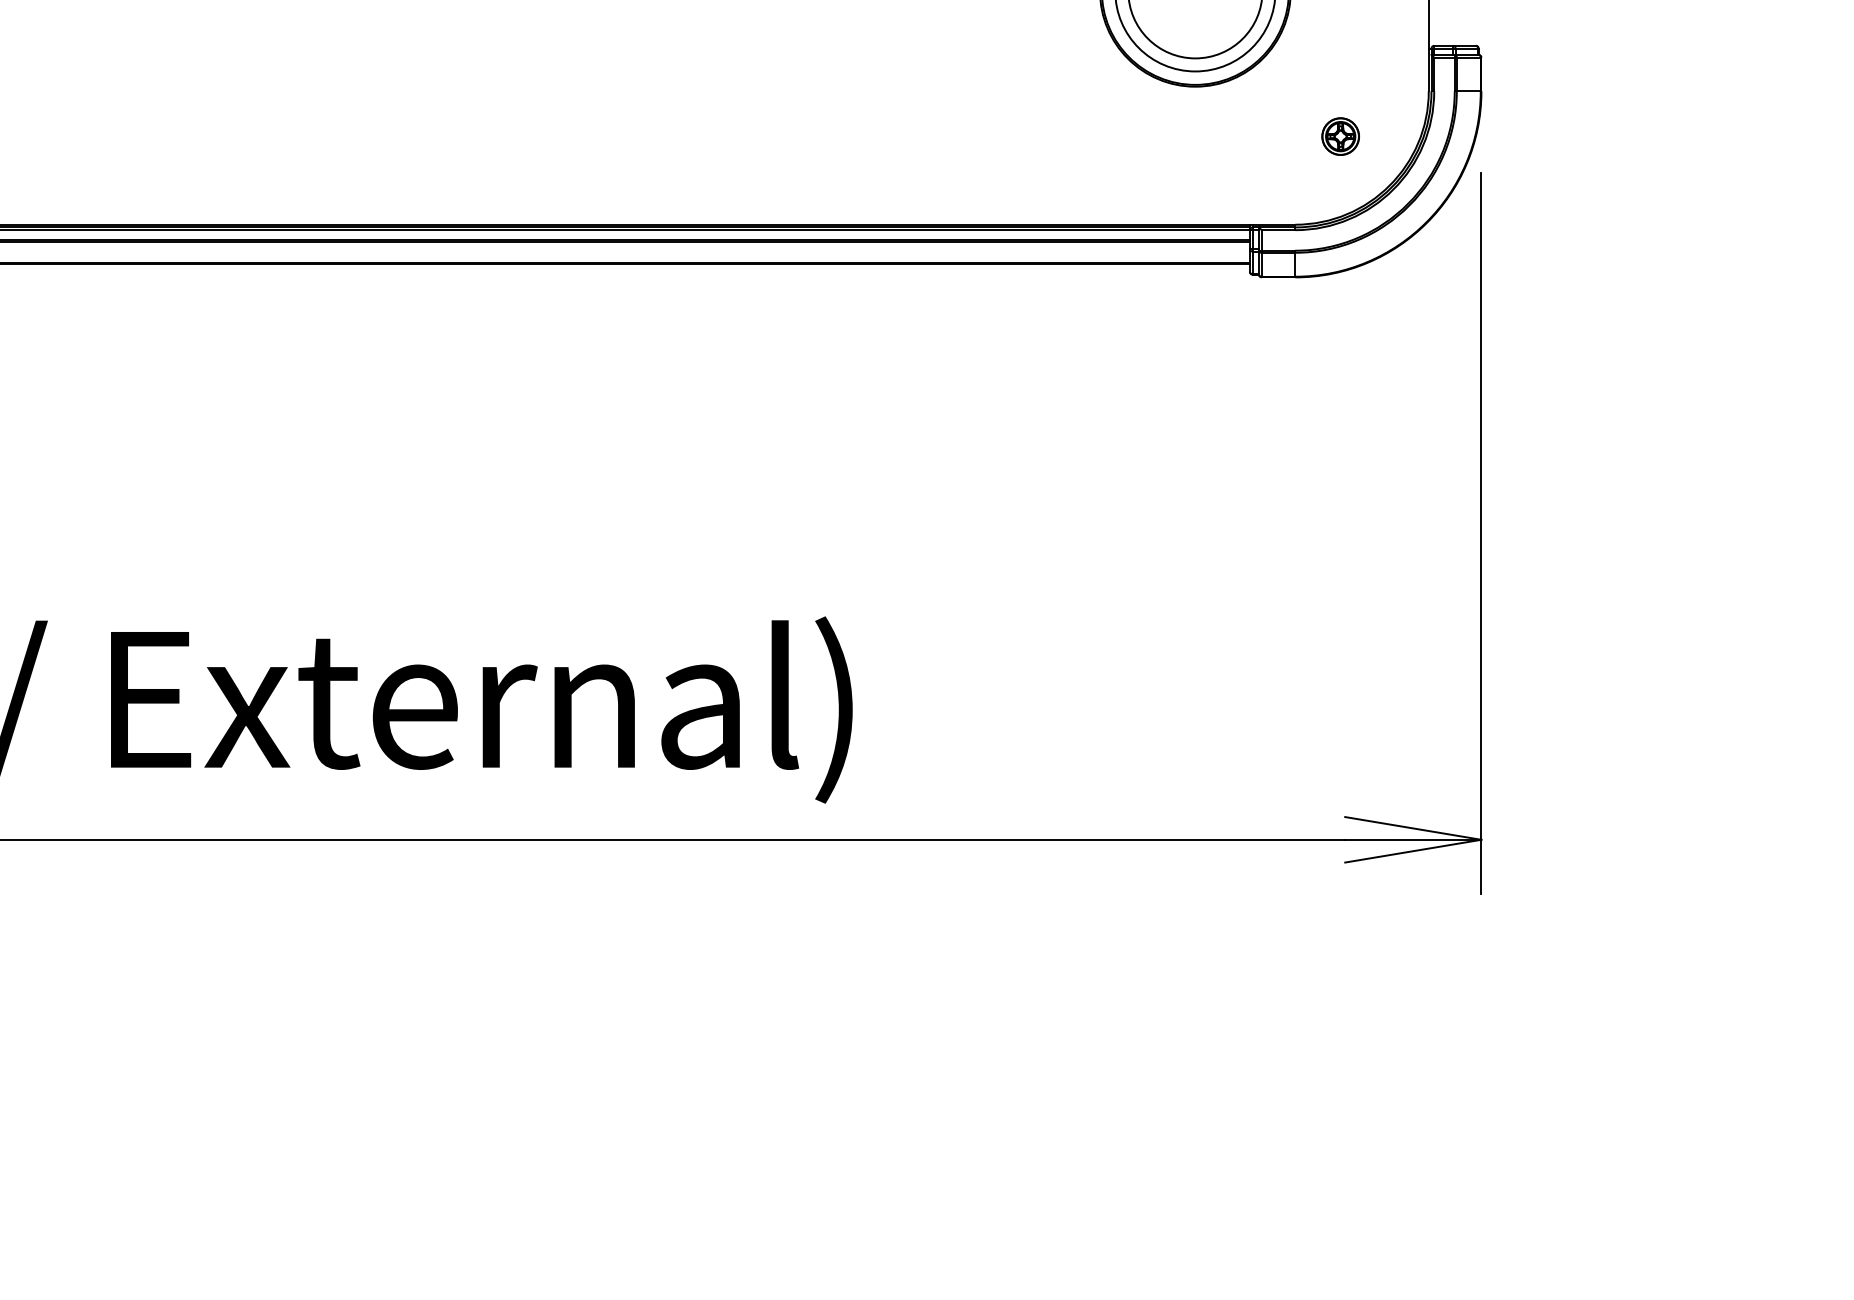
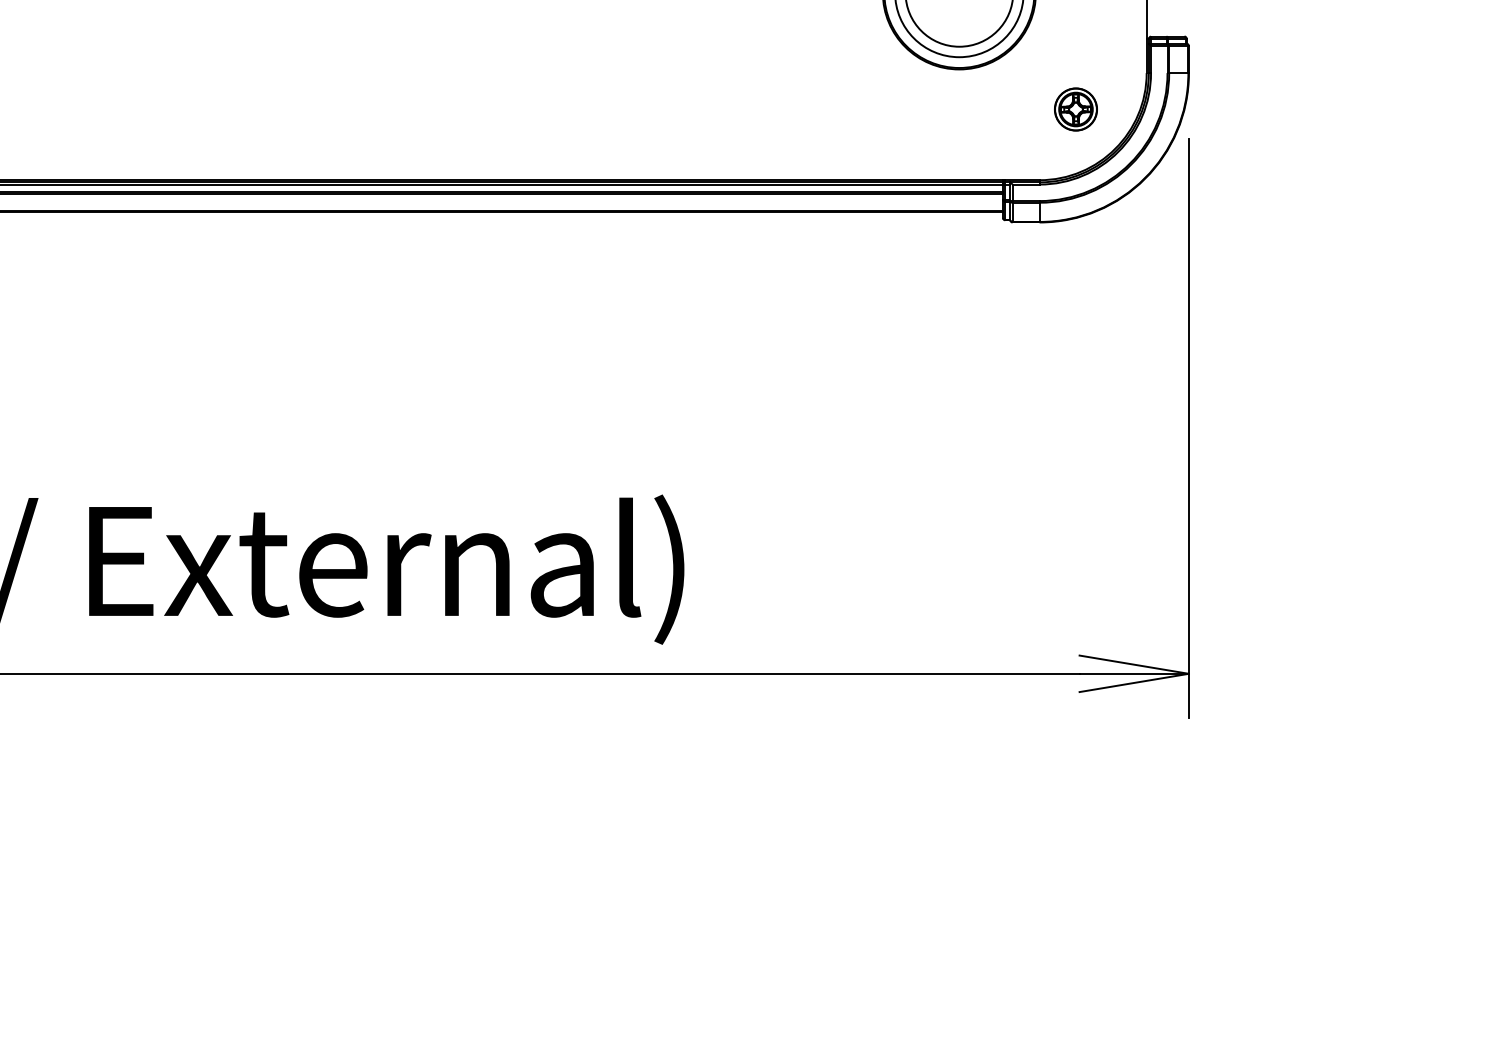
part: (1340, 136) -> (1075, 109), size x1.43

